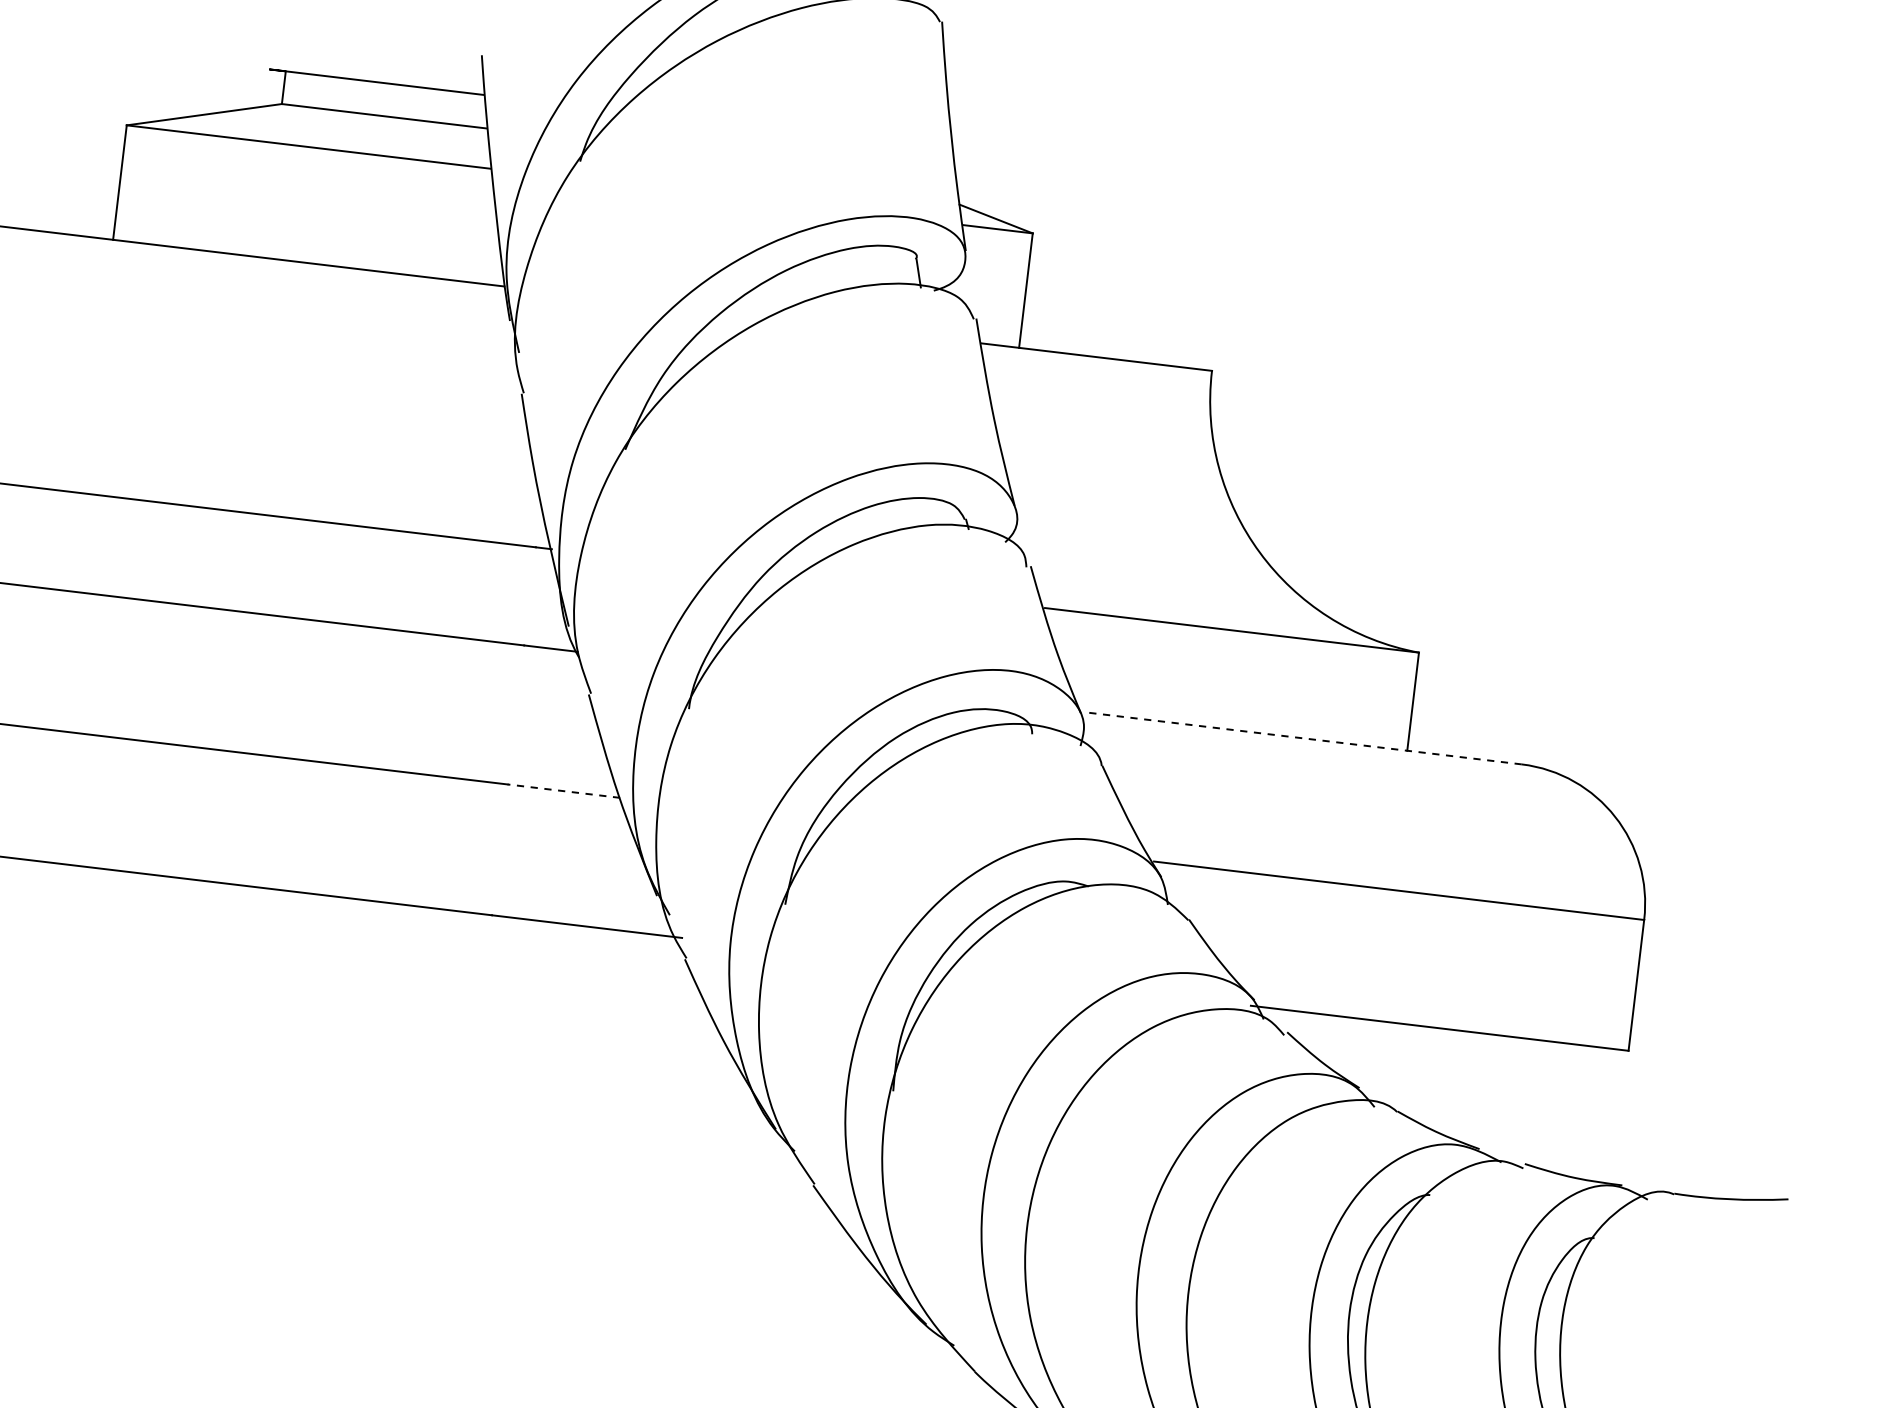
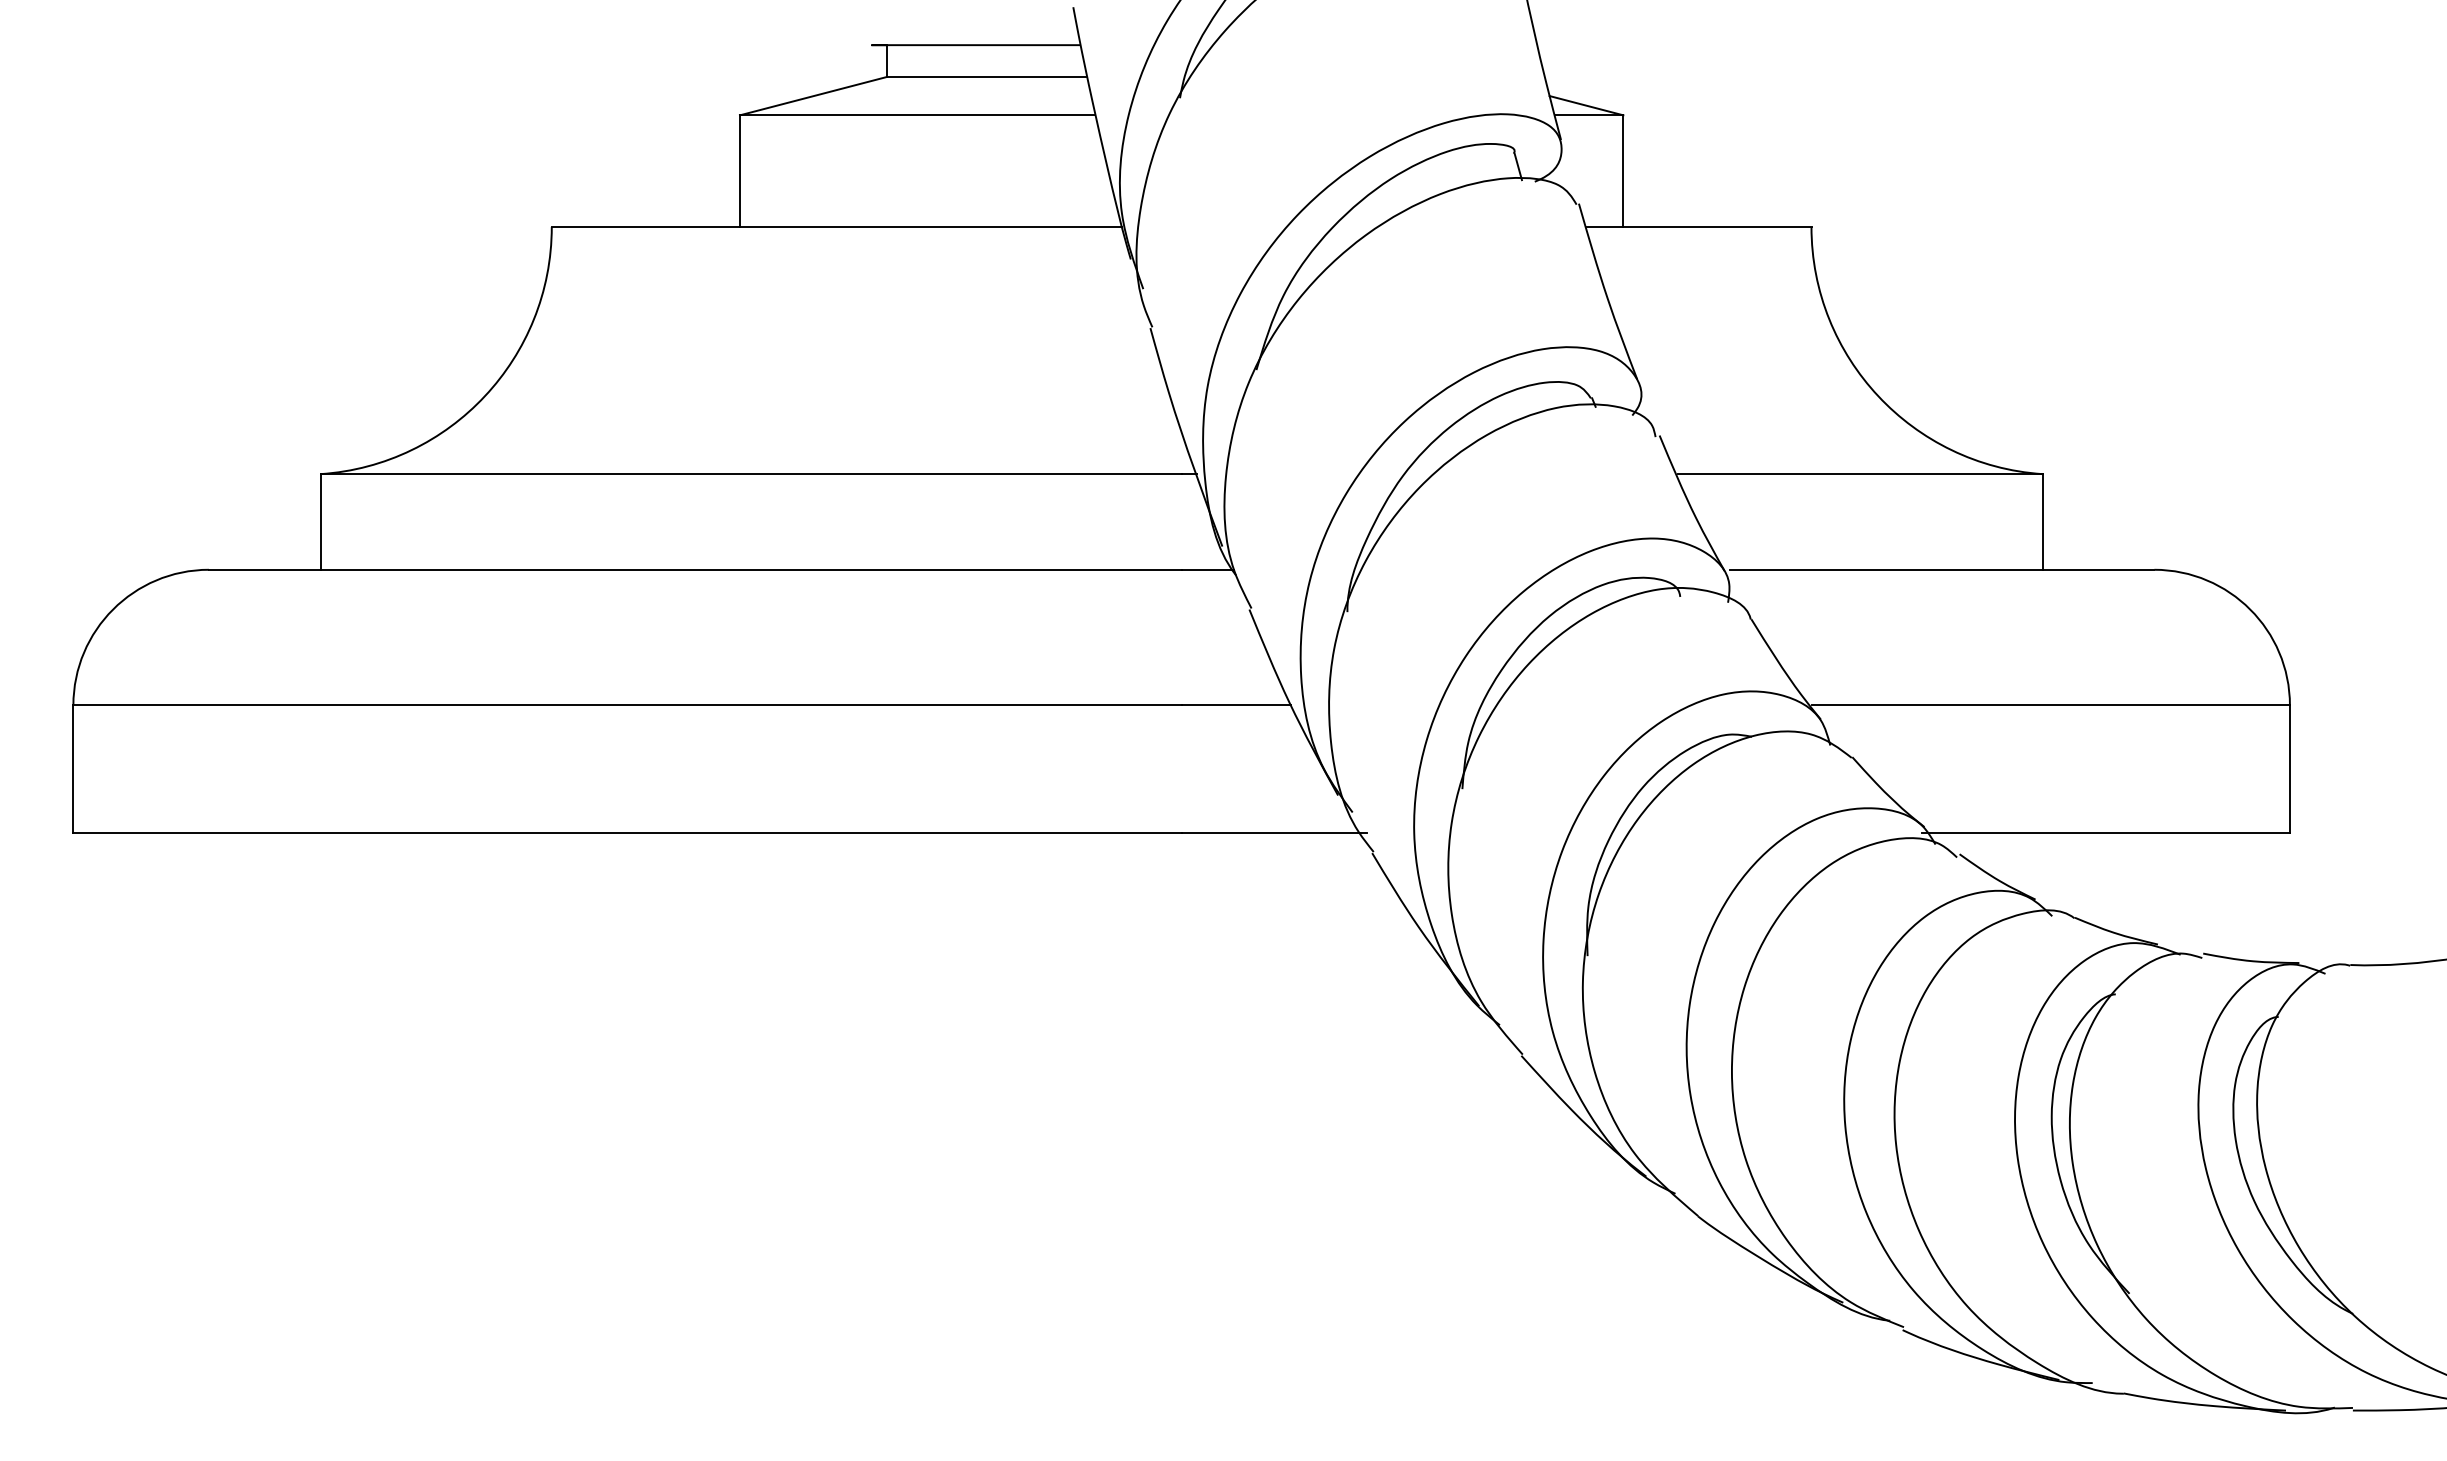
line: (1304, 738) -> (1942, 569), dashed -> solid
line: (563, 791) -> (1236, 705), dashed -> solid

